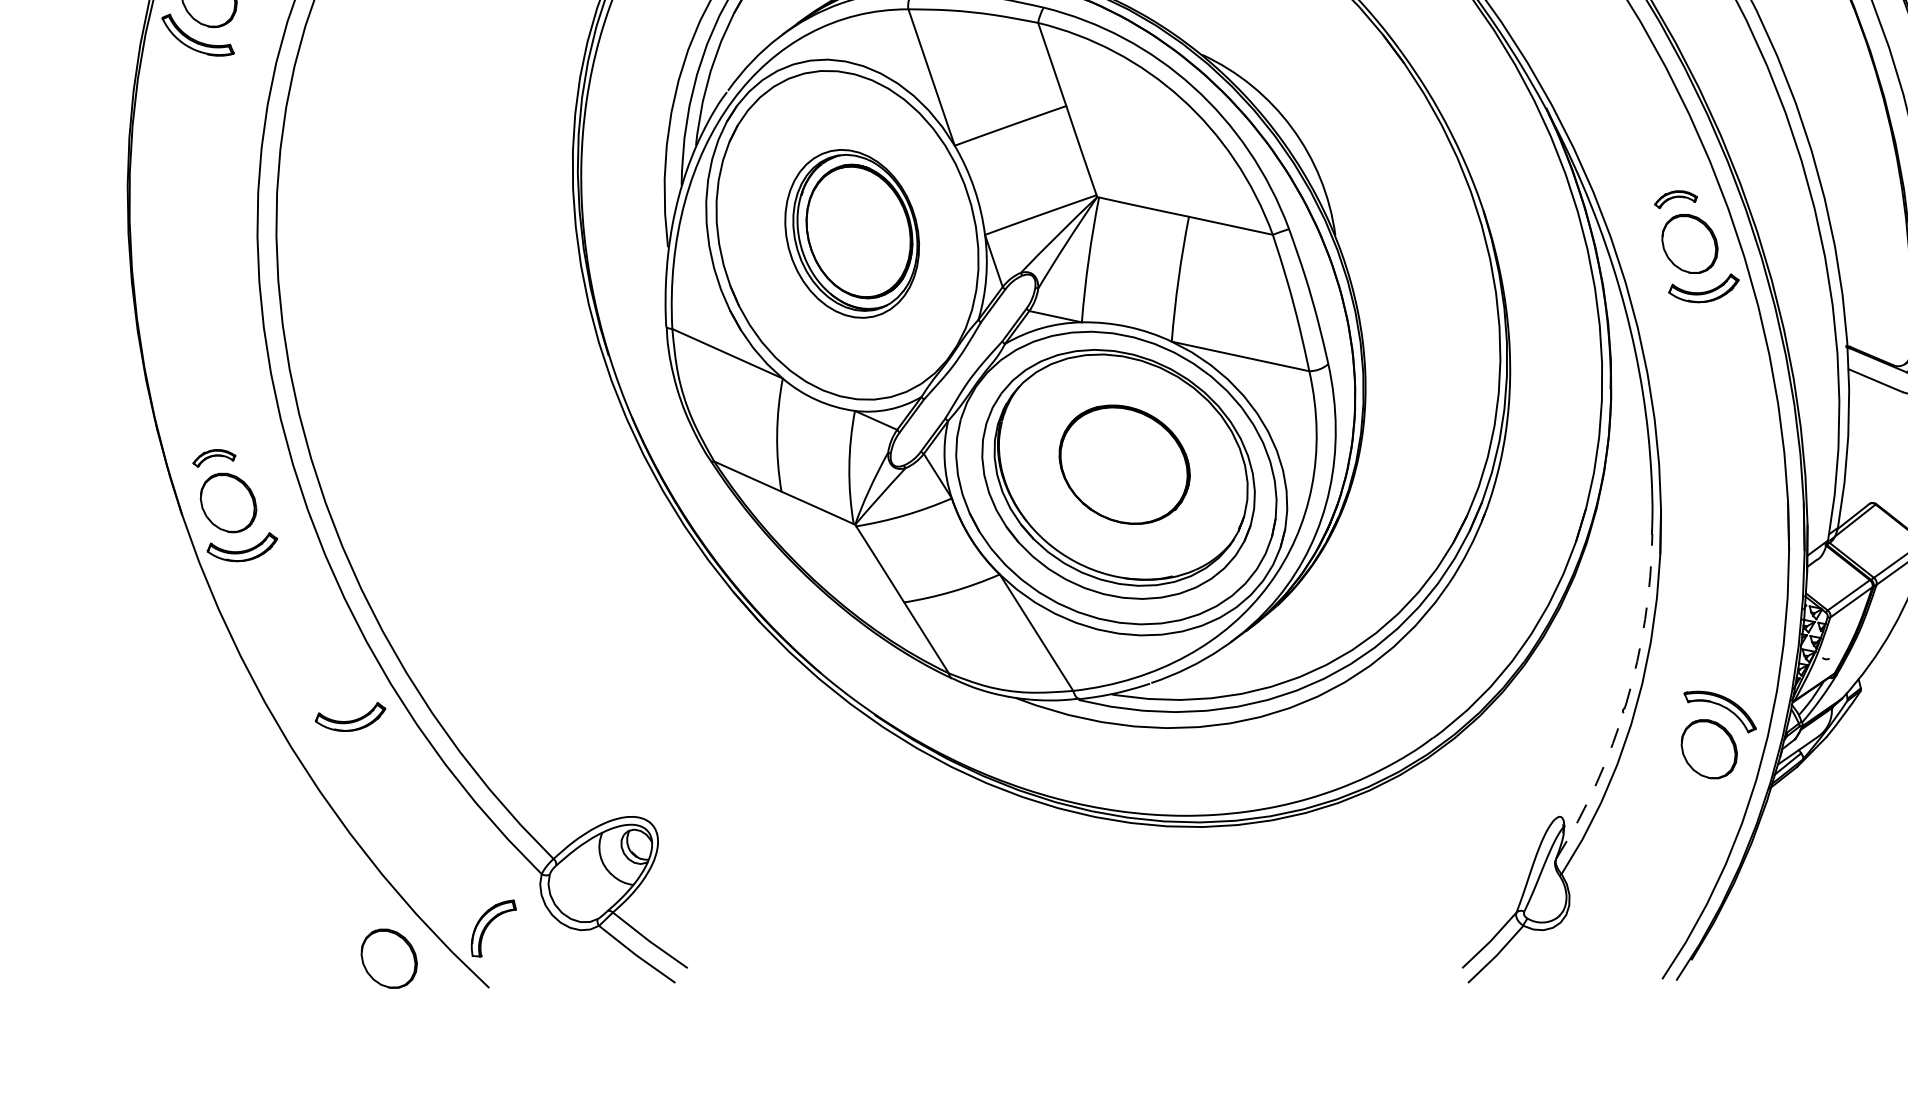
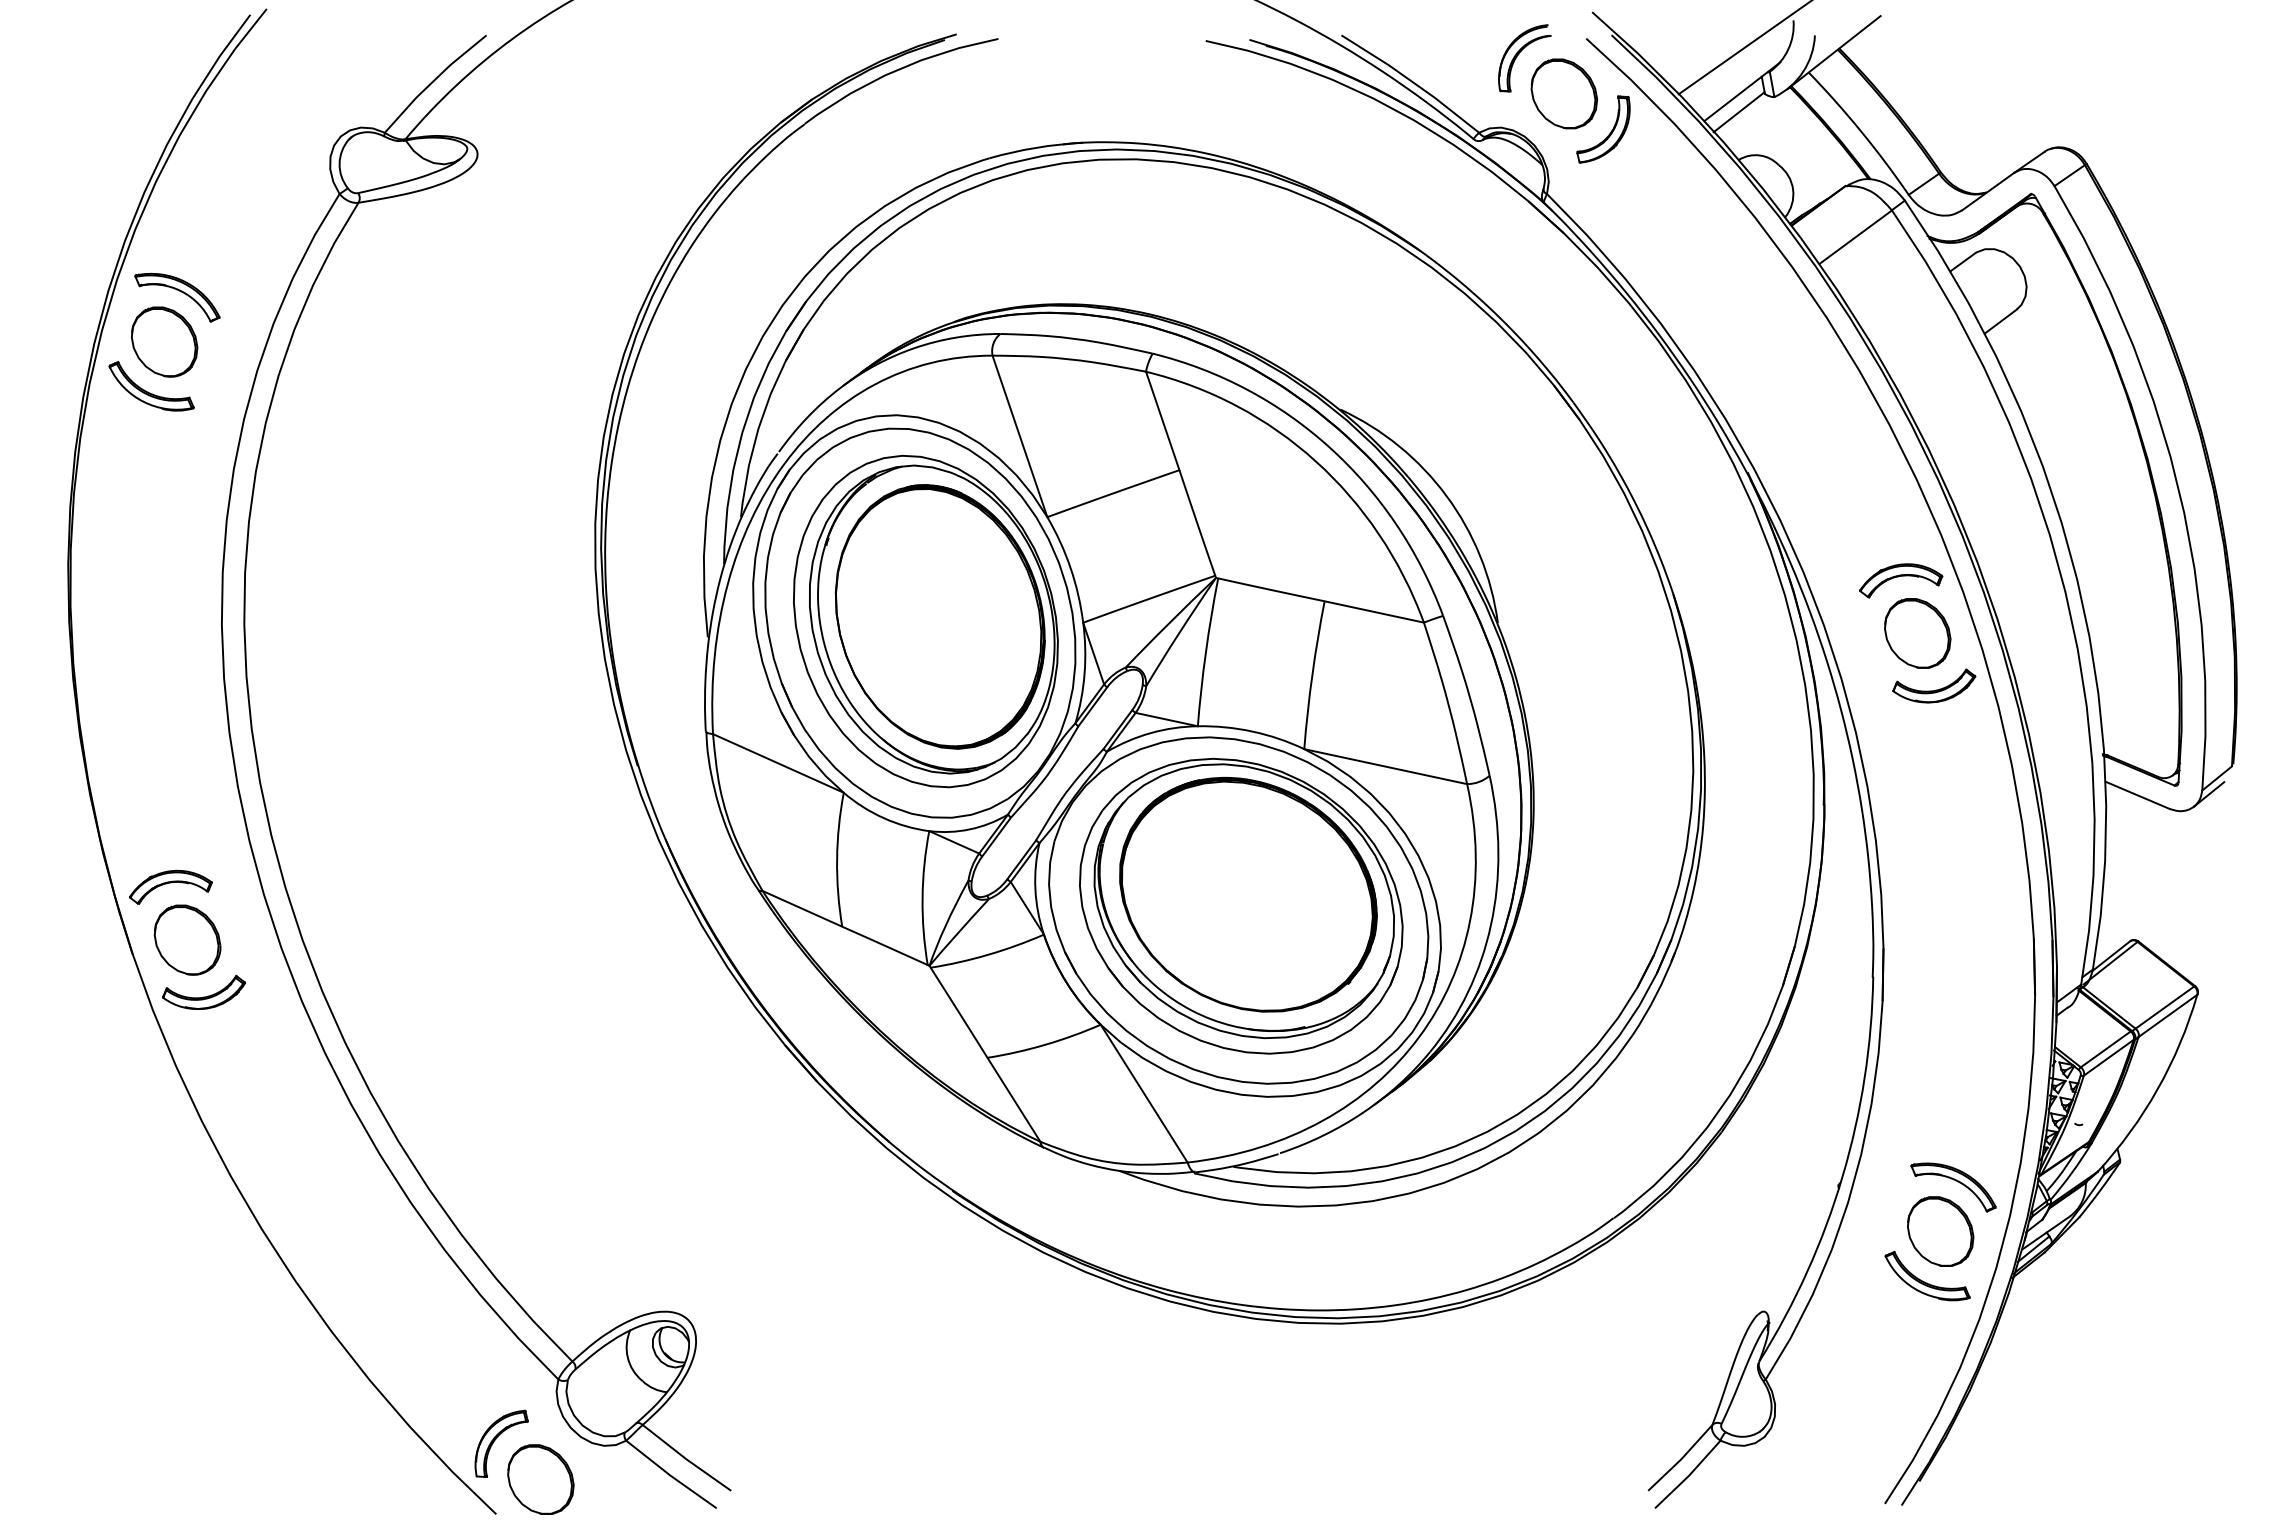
part: (1676, 199) -> (1901, 580), size x1.67
part: (851, 233) -> (925, 621), size x1.67
part: (214, 457) -> (170, 886), size x1.67
part: (1124, 464) -> (1248, 894), size x1.67
arc: (1626, 702) -> (1842, 1176), dashed -> solid
part: (350, 716) -> (331, 1192), removed
part: (1695, 791) -> (1924, 1281), added
part: (388, 958) -> (540, 1479), moved

